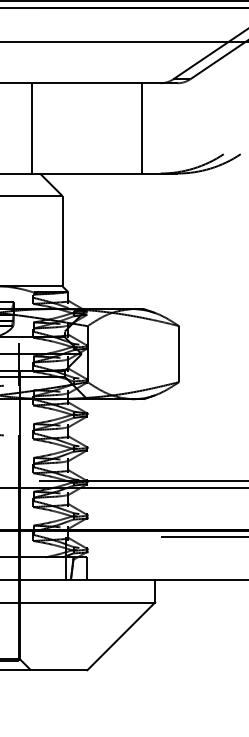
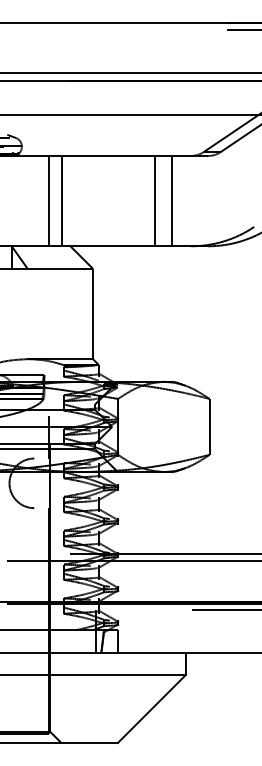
line: (19, 127) -> (49, 200), added
line: (125, 127) -> (155, 200), added

